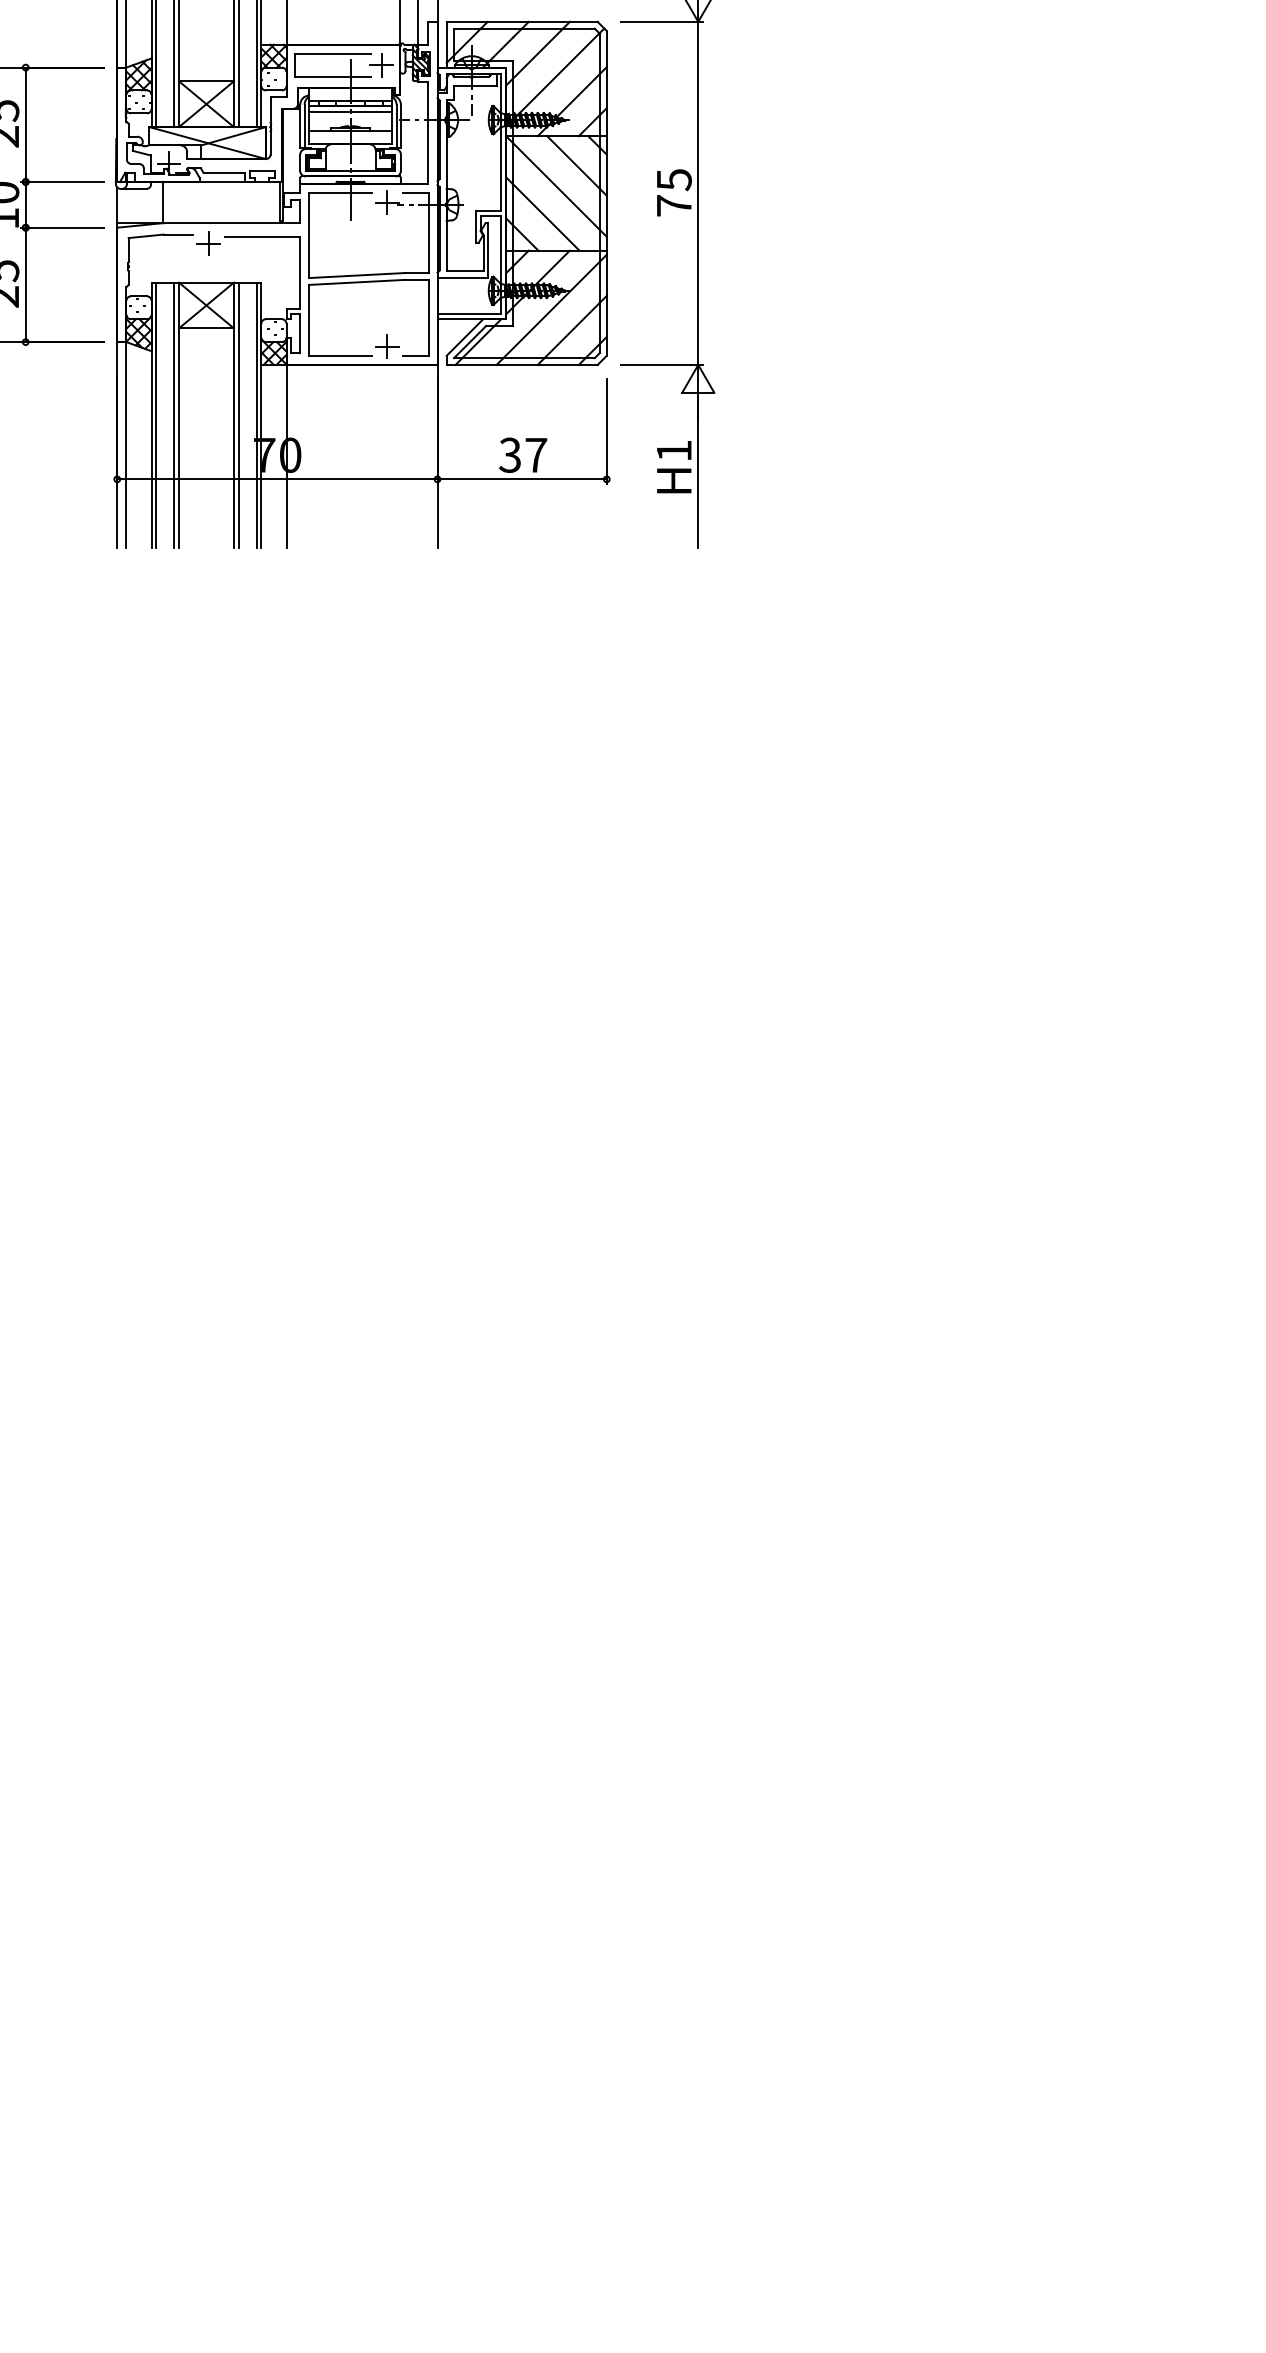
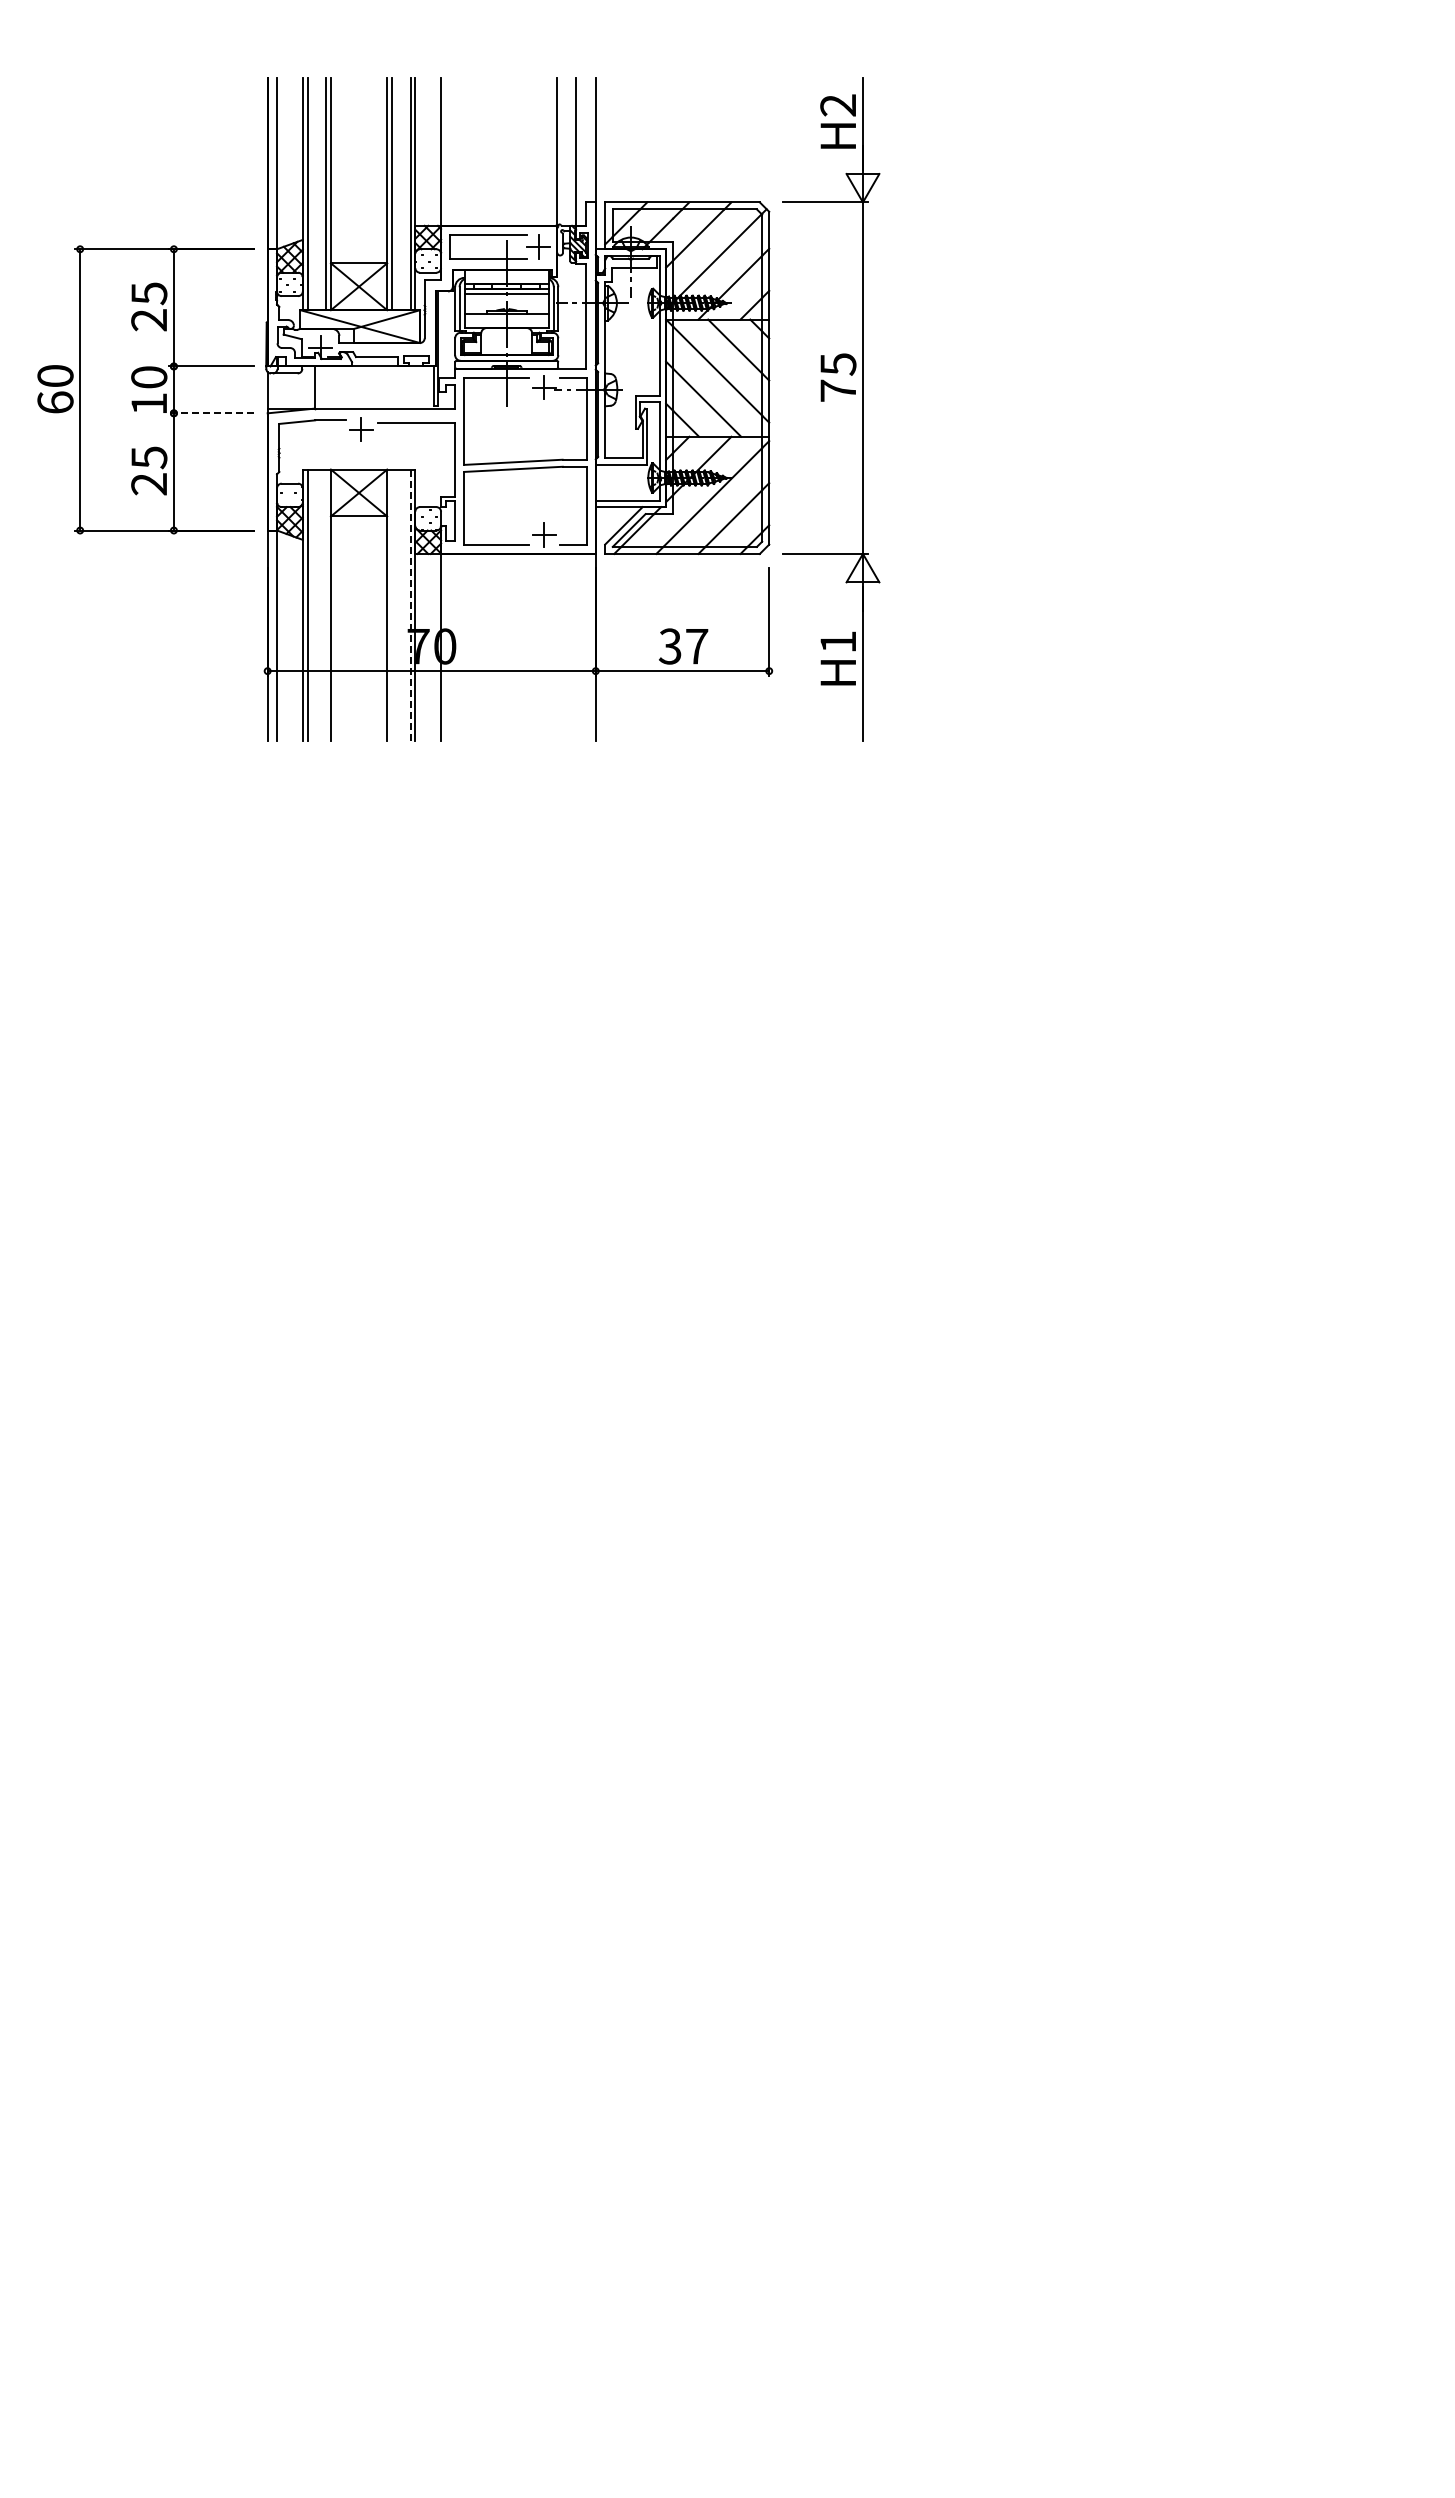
line: (61, 227) -> (210, 413), solid -> dashed
line: (174, 415) -> (326, 605), removed
line: (238, 415) -> (391, 605), removed
line: (256, 415) -> (410, 605), solid -> dashed

